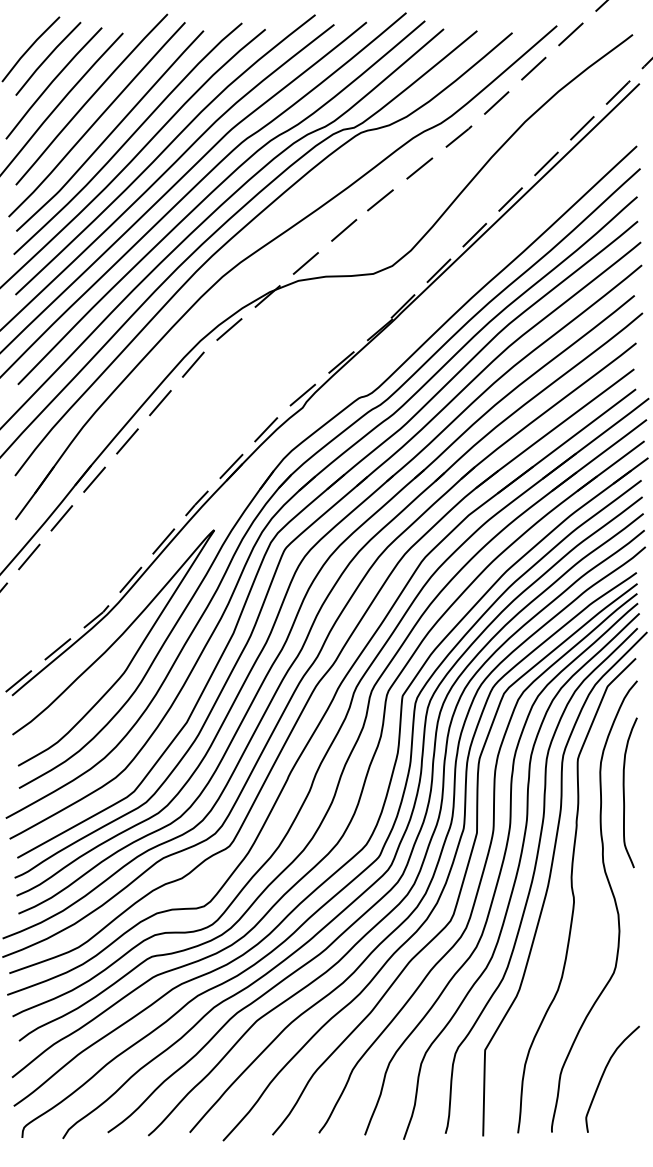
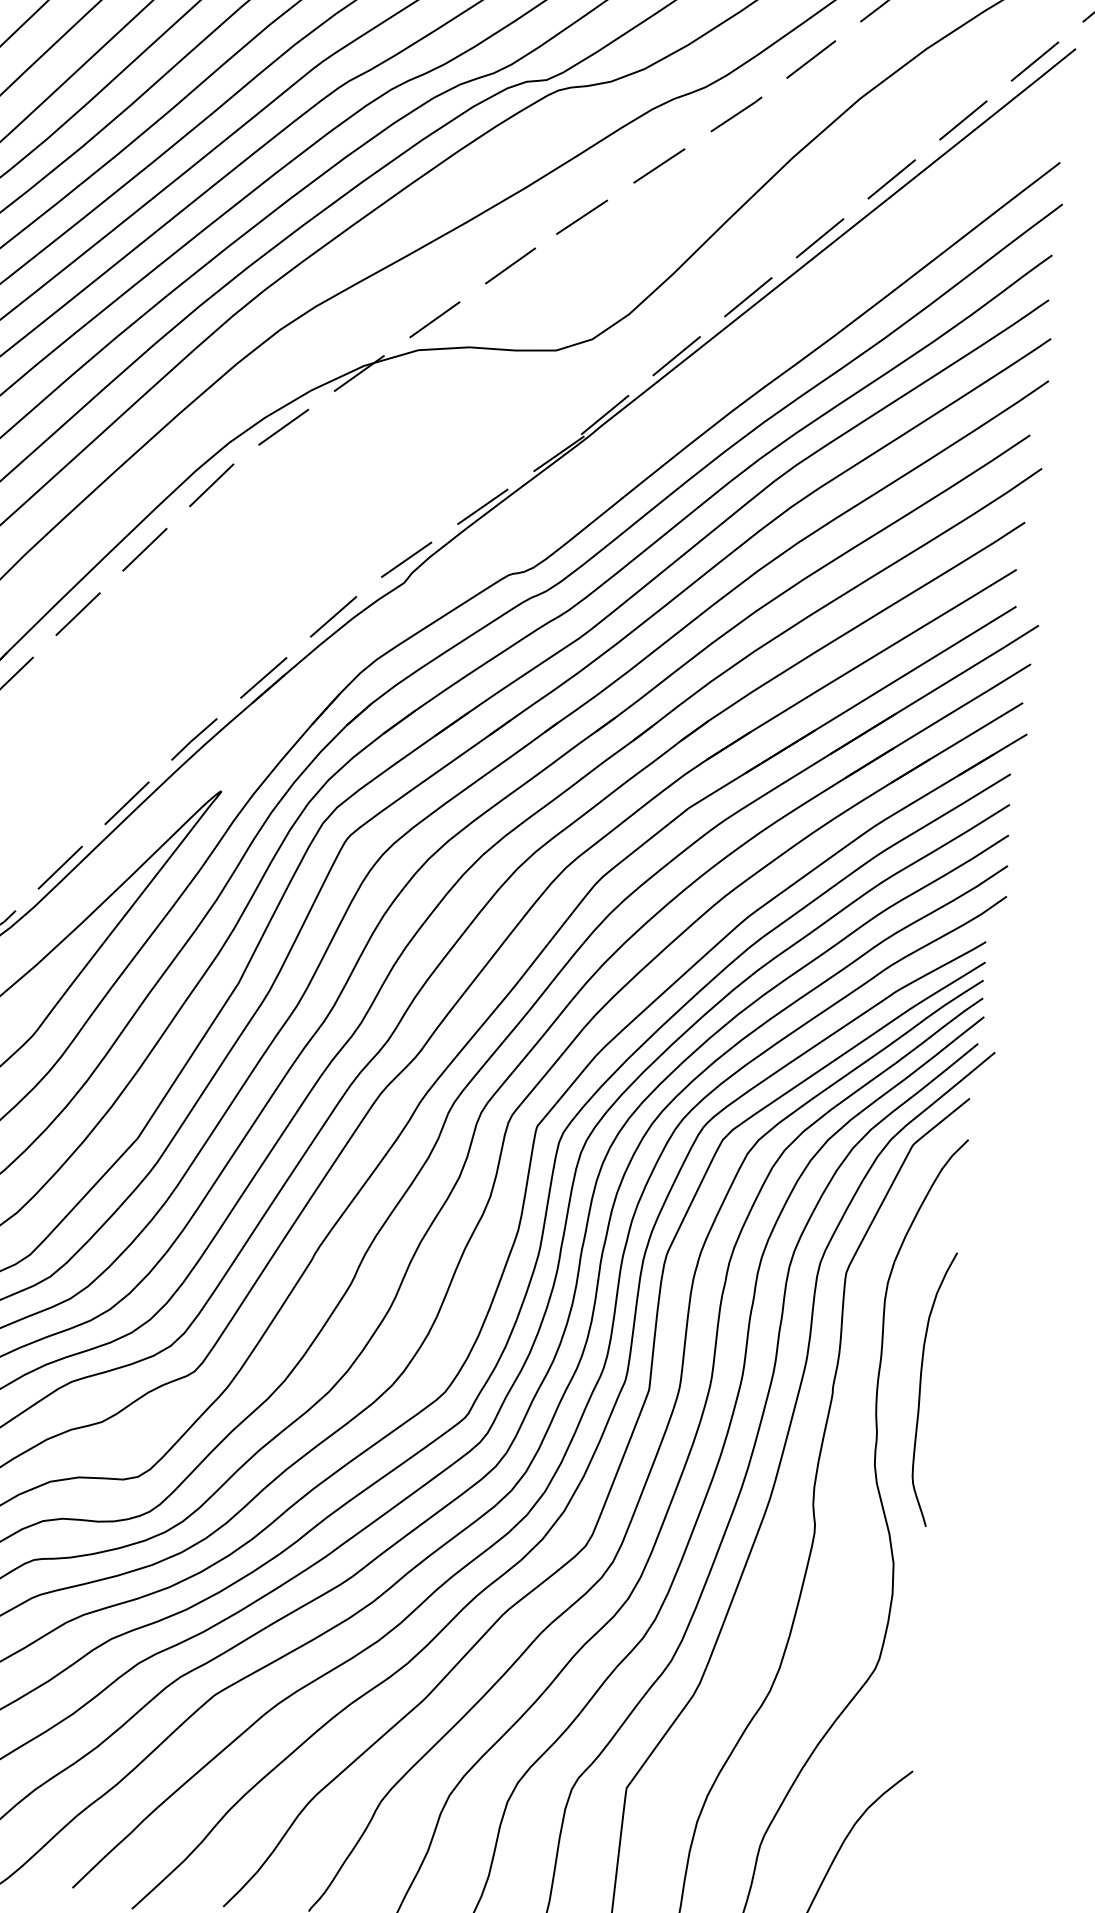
curve: (624, 792) -> (921, 1387), moved

